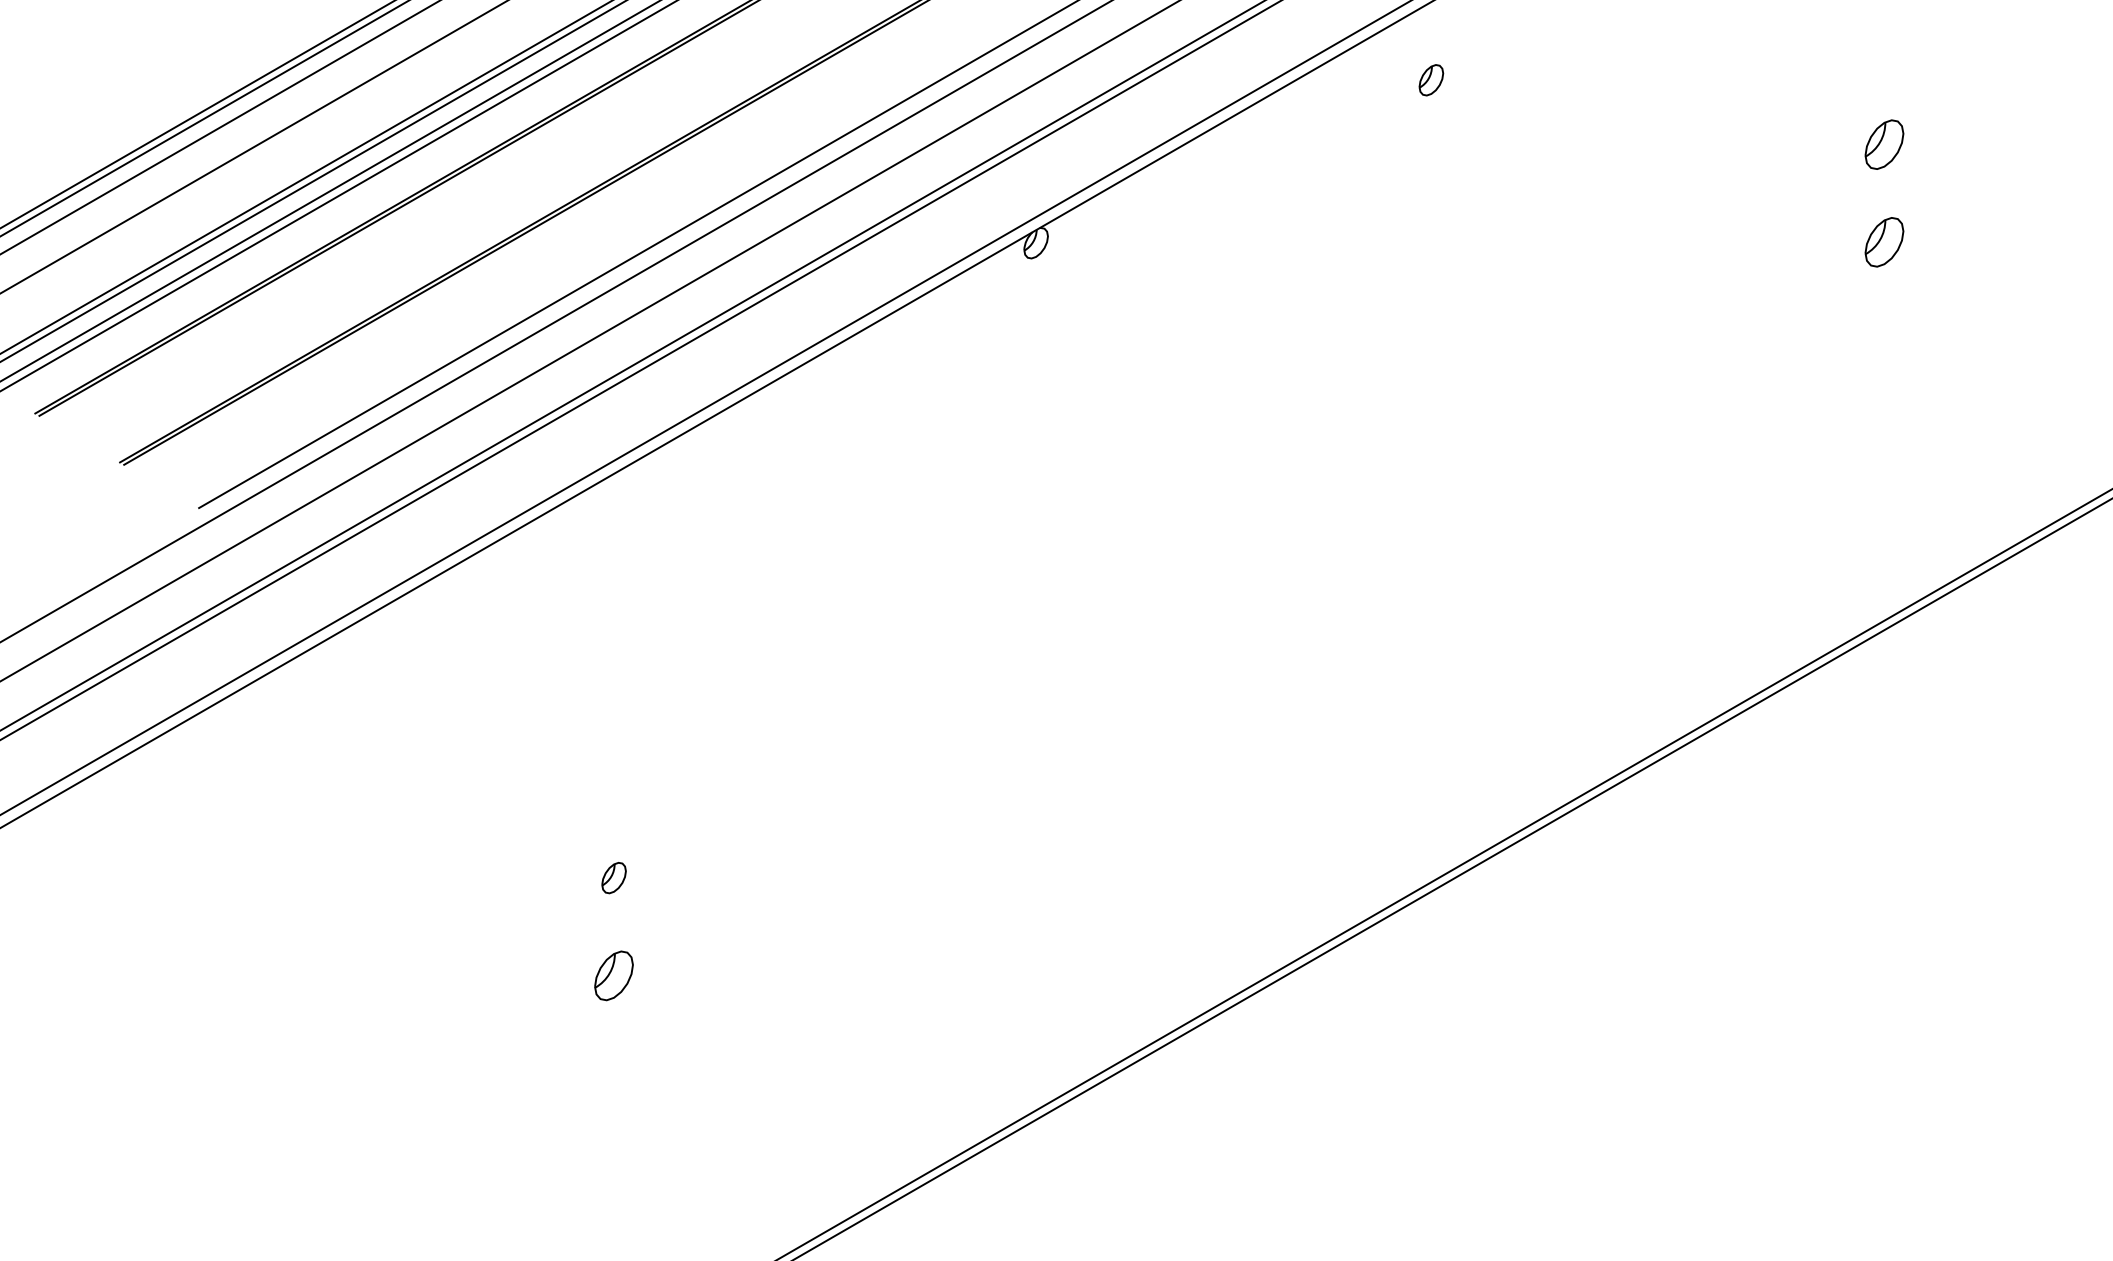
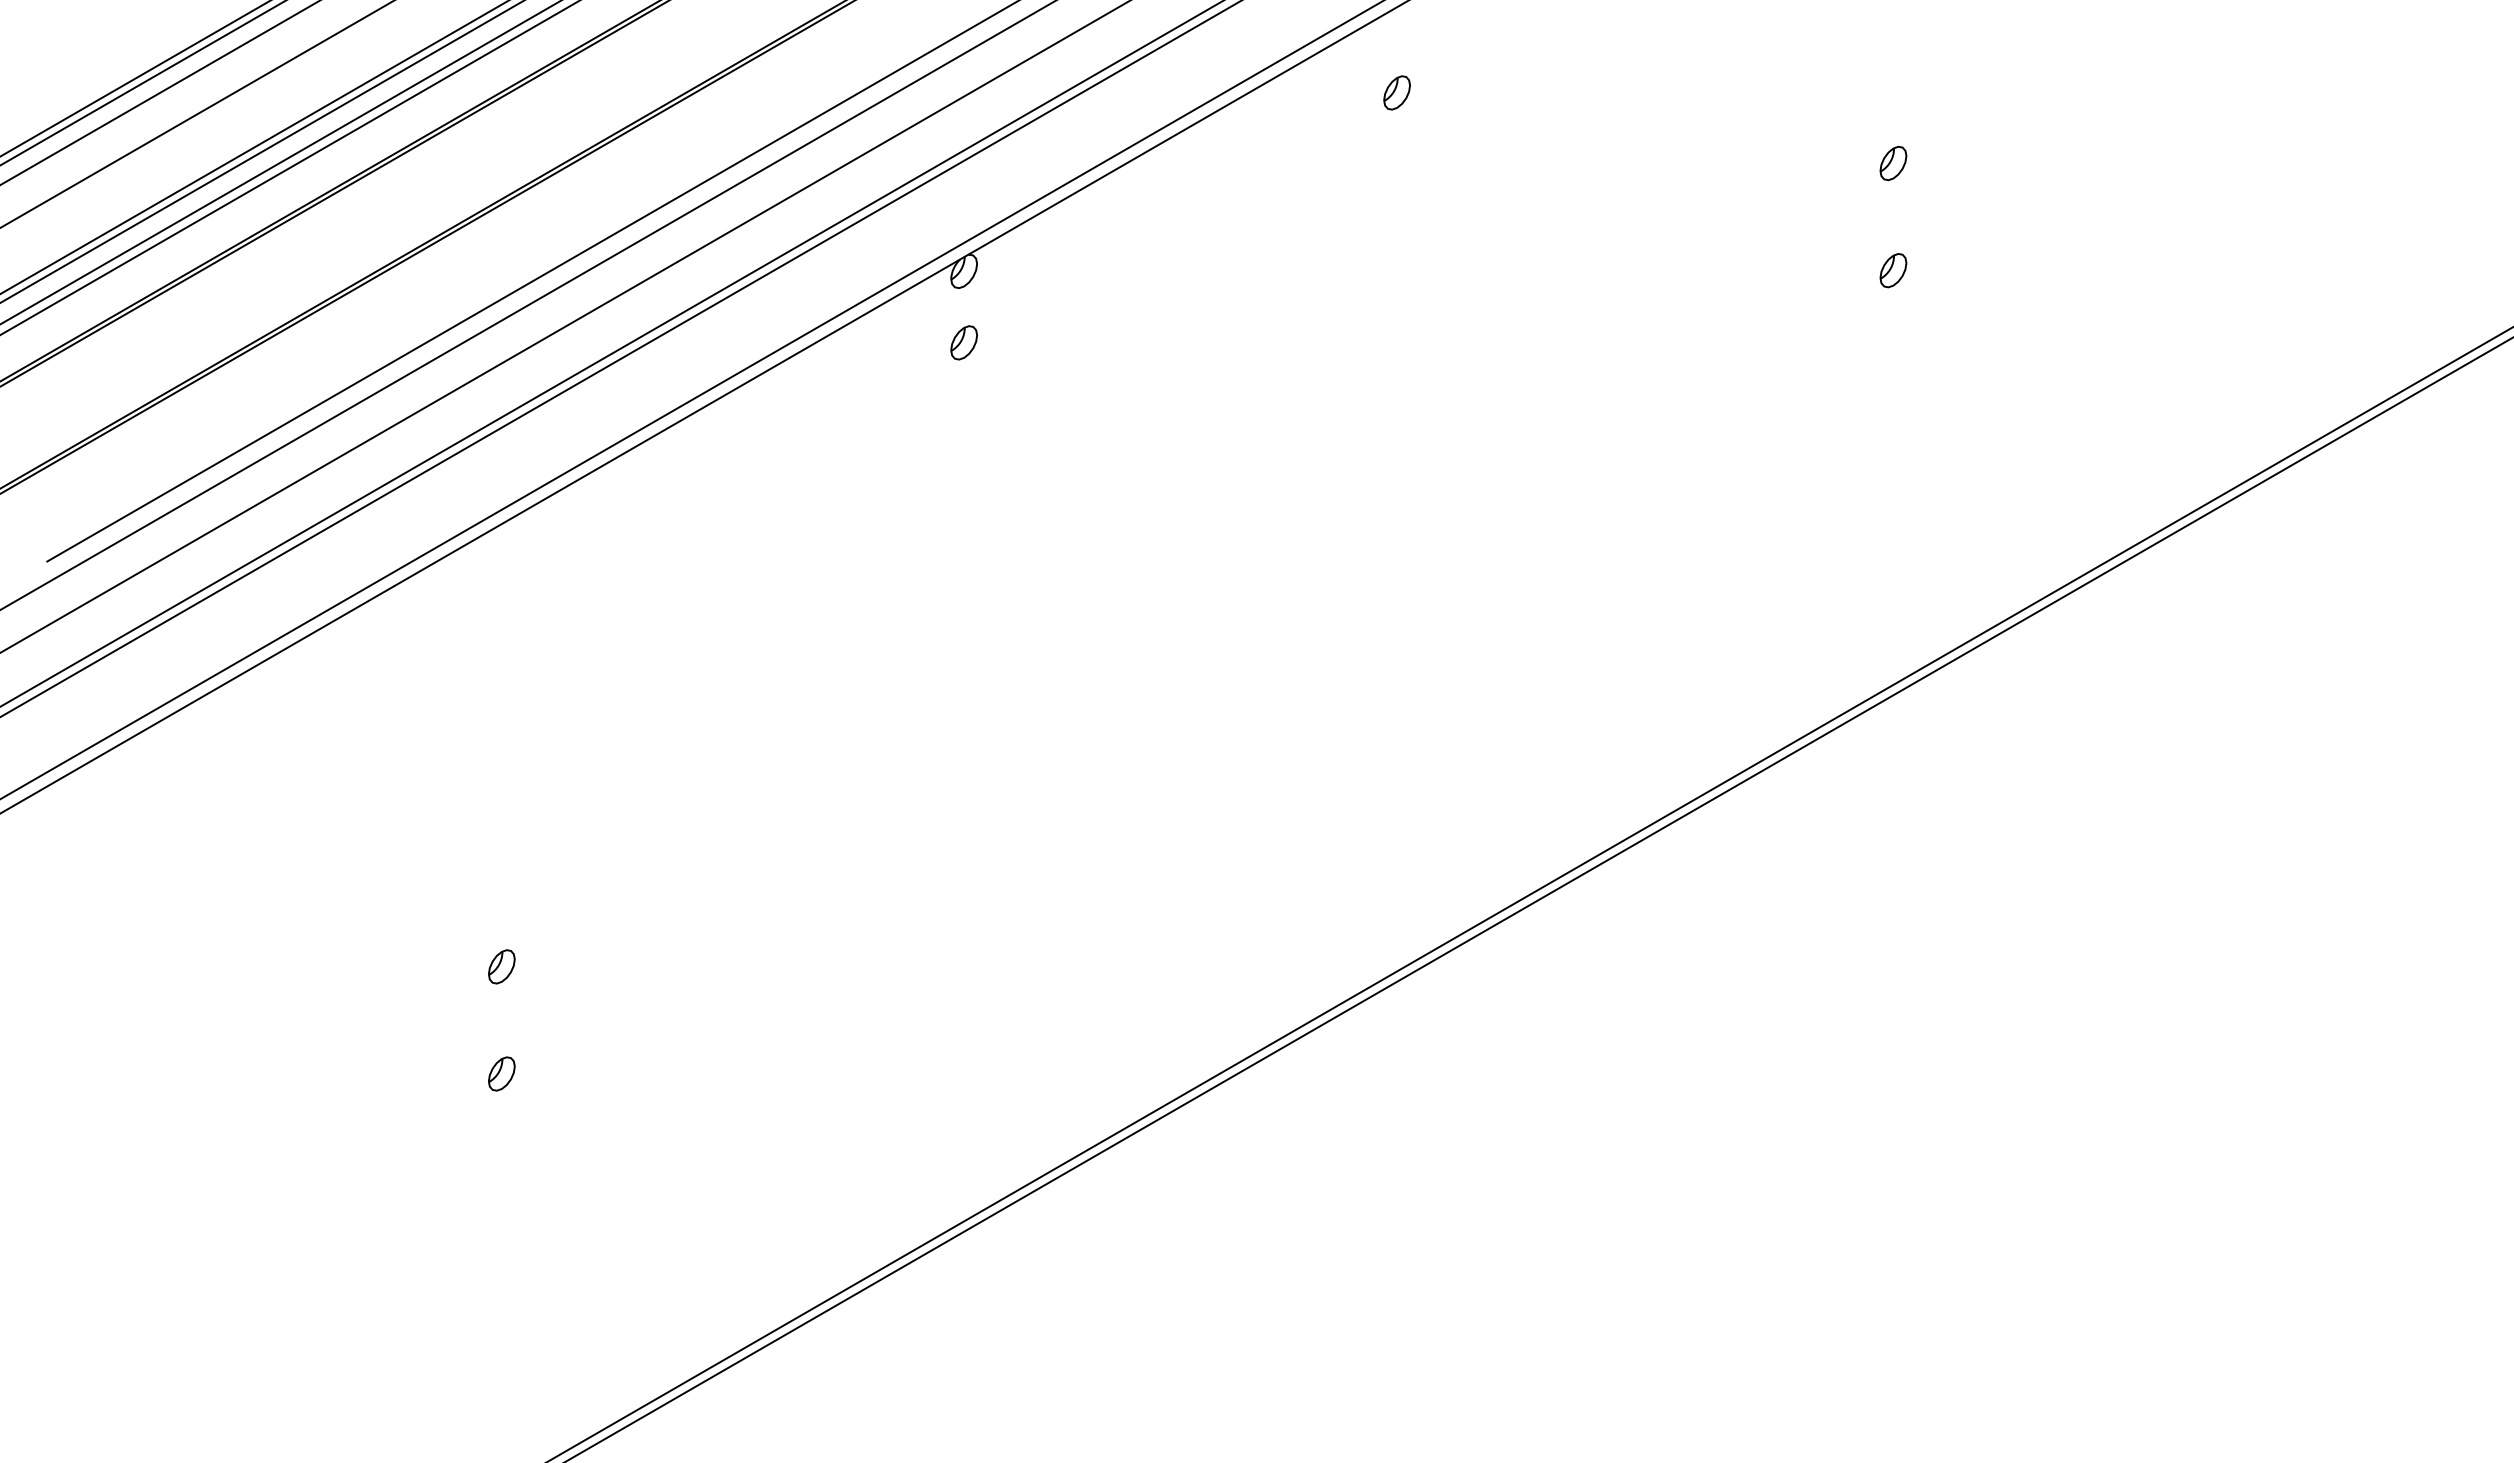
part: (1884, 144) -> (1893, 163), size x0.62
part: (1884, 242) -> (1893, 270), size x0.62
part: (1035, 308) -> (963, 342), added
part: (613, 975) -> (501, 1073), size x0.62

